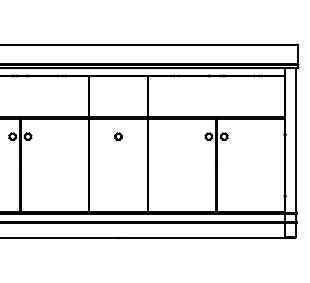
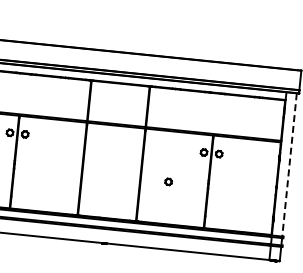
part: (118, 136) -> (168, 181), moved
line: (295, 140) -> (289, 164), solid -> dashed

